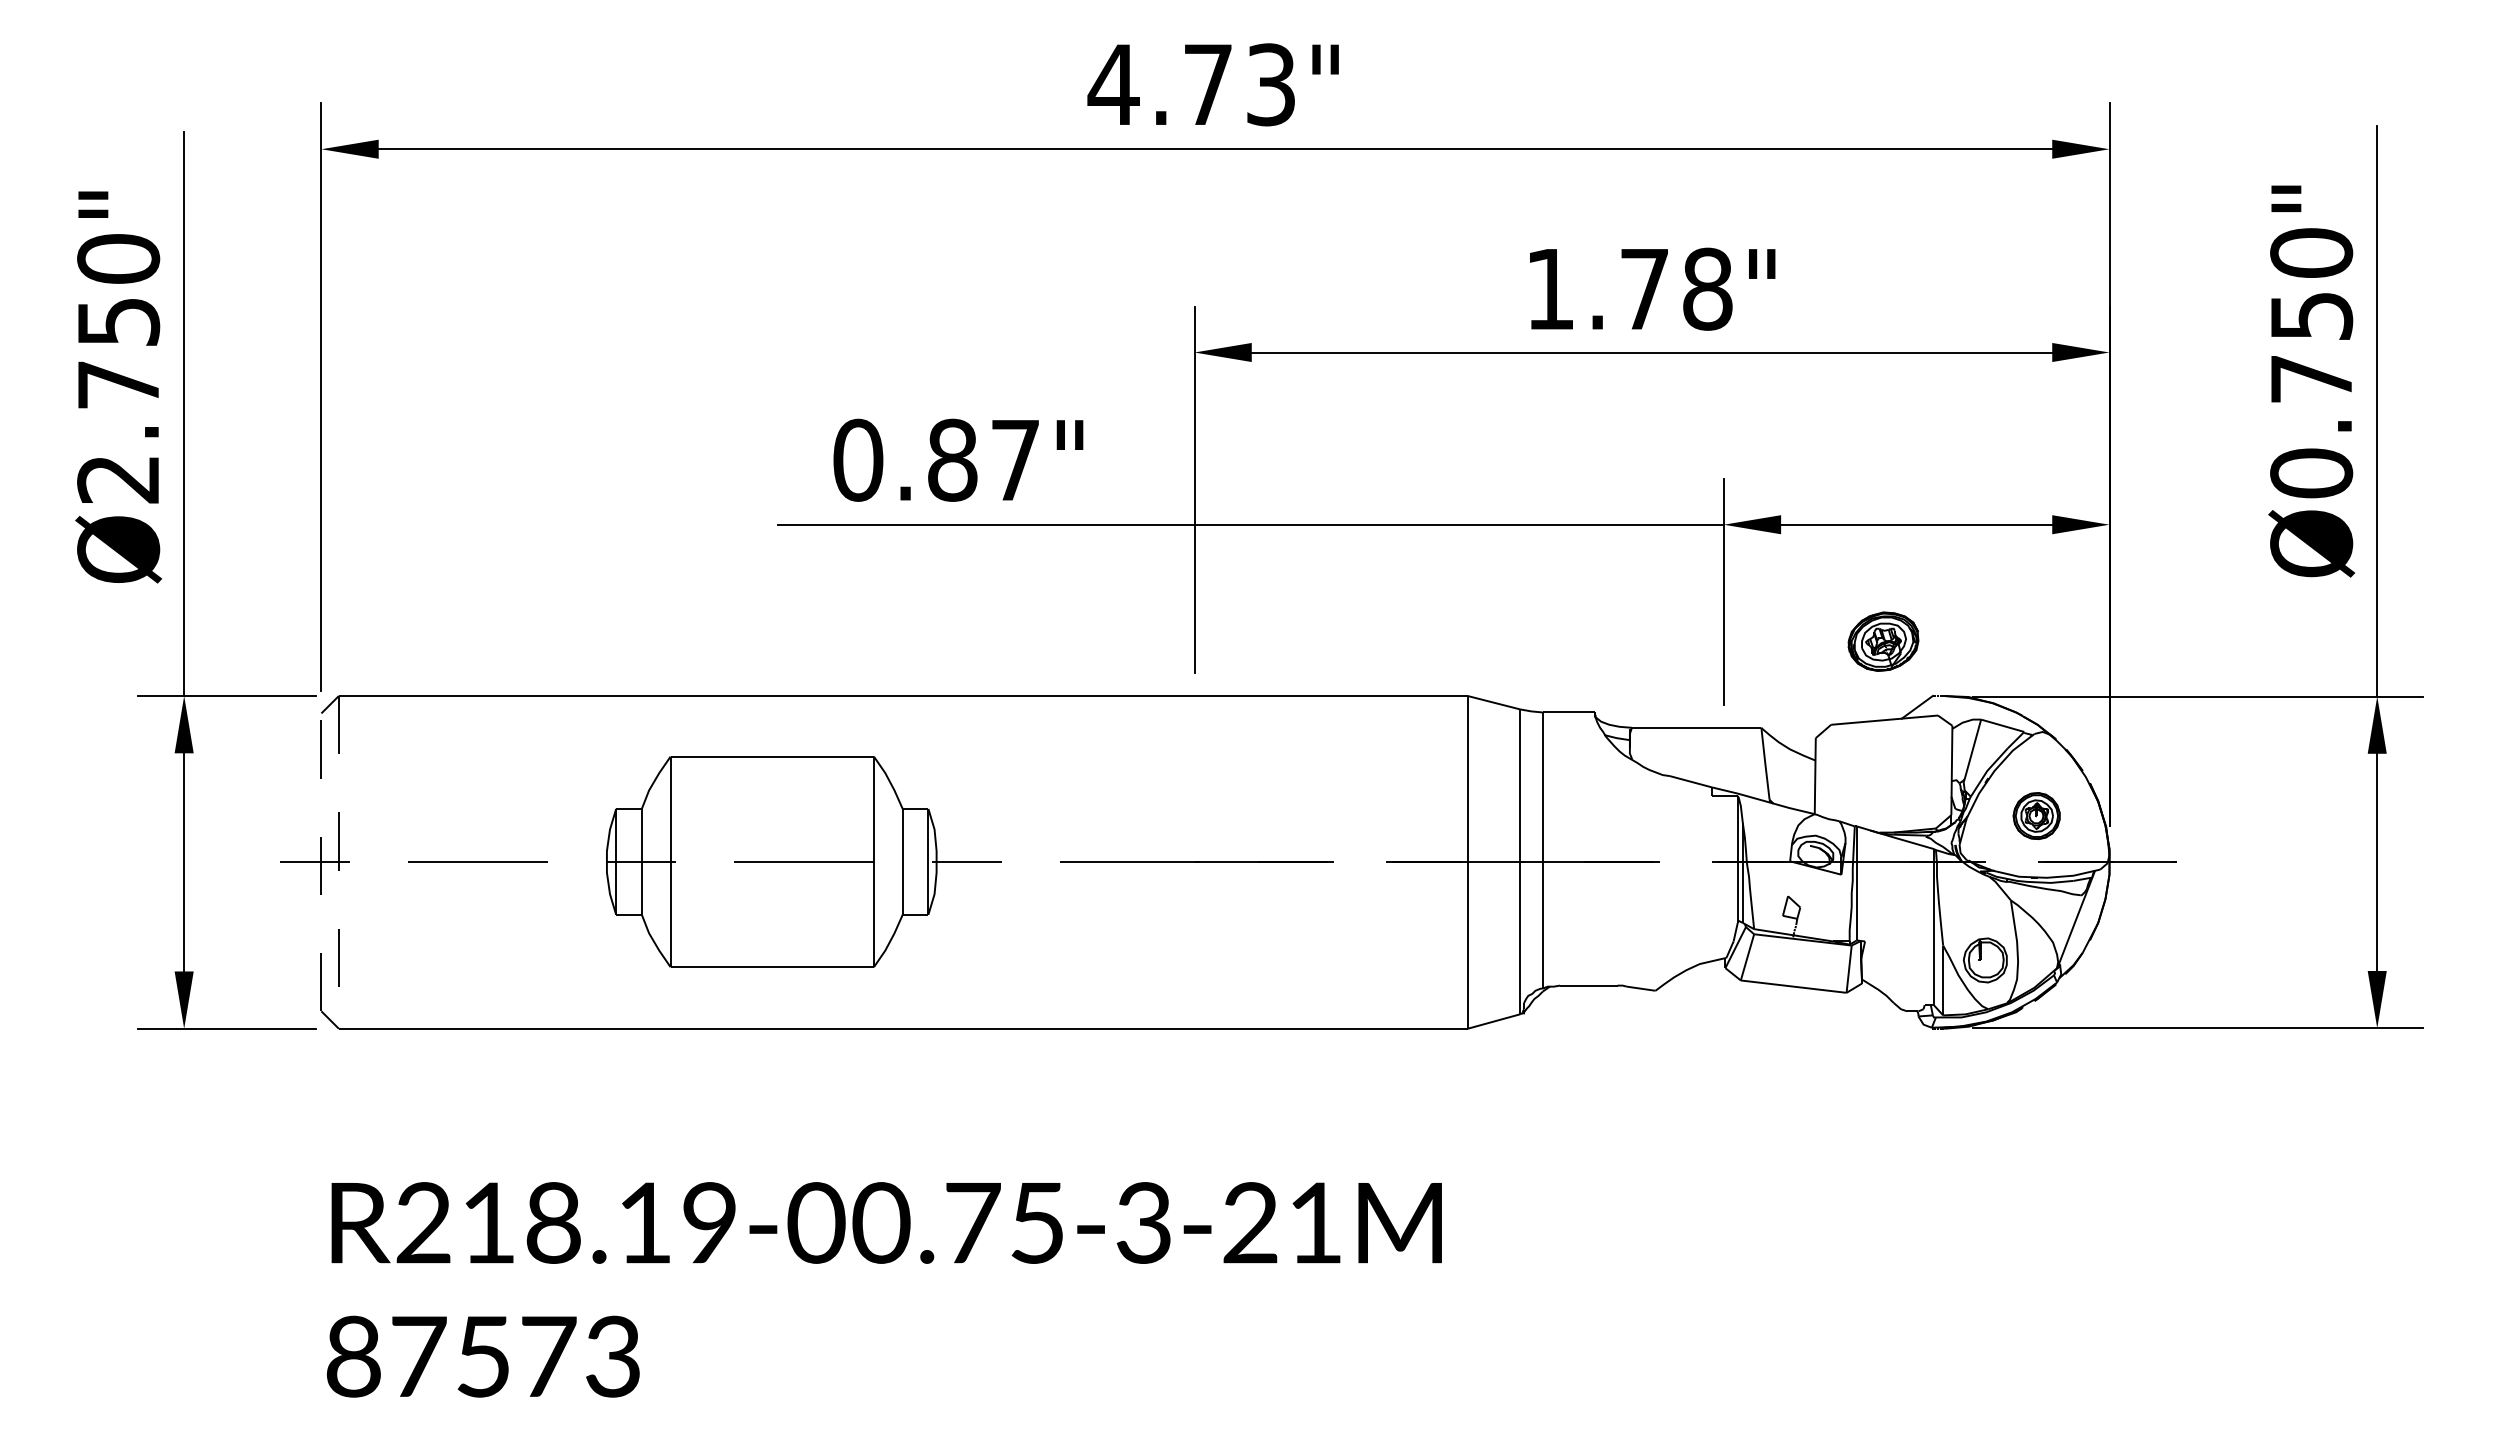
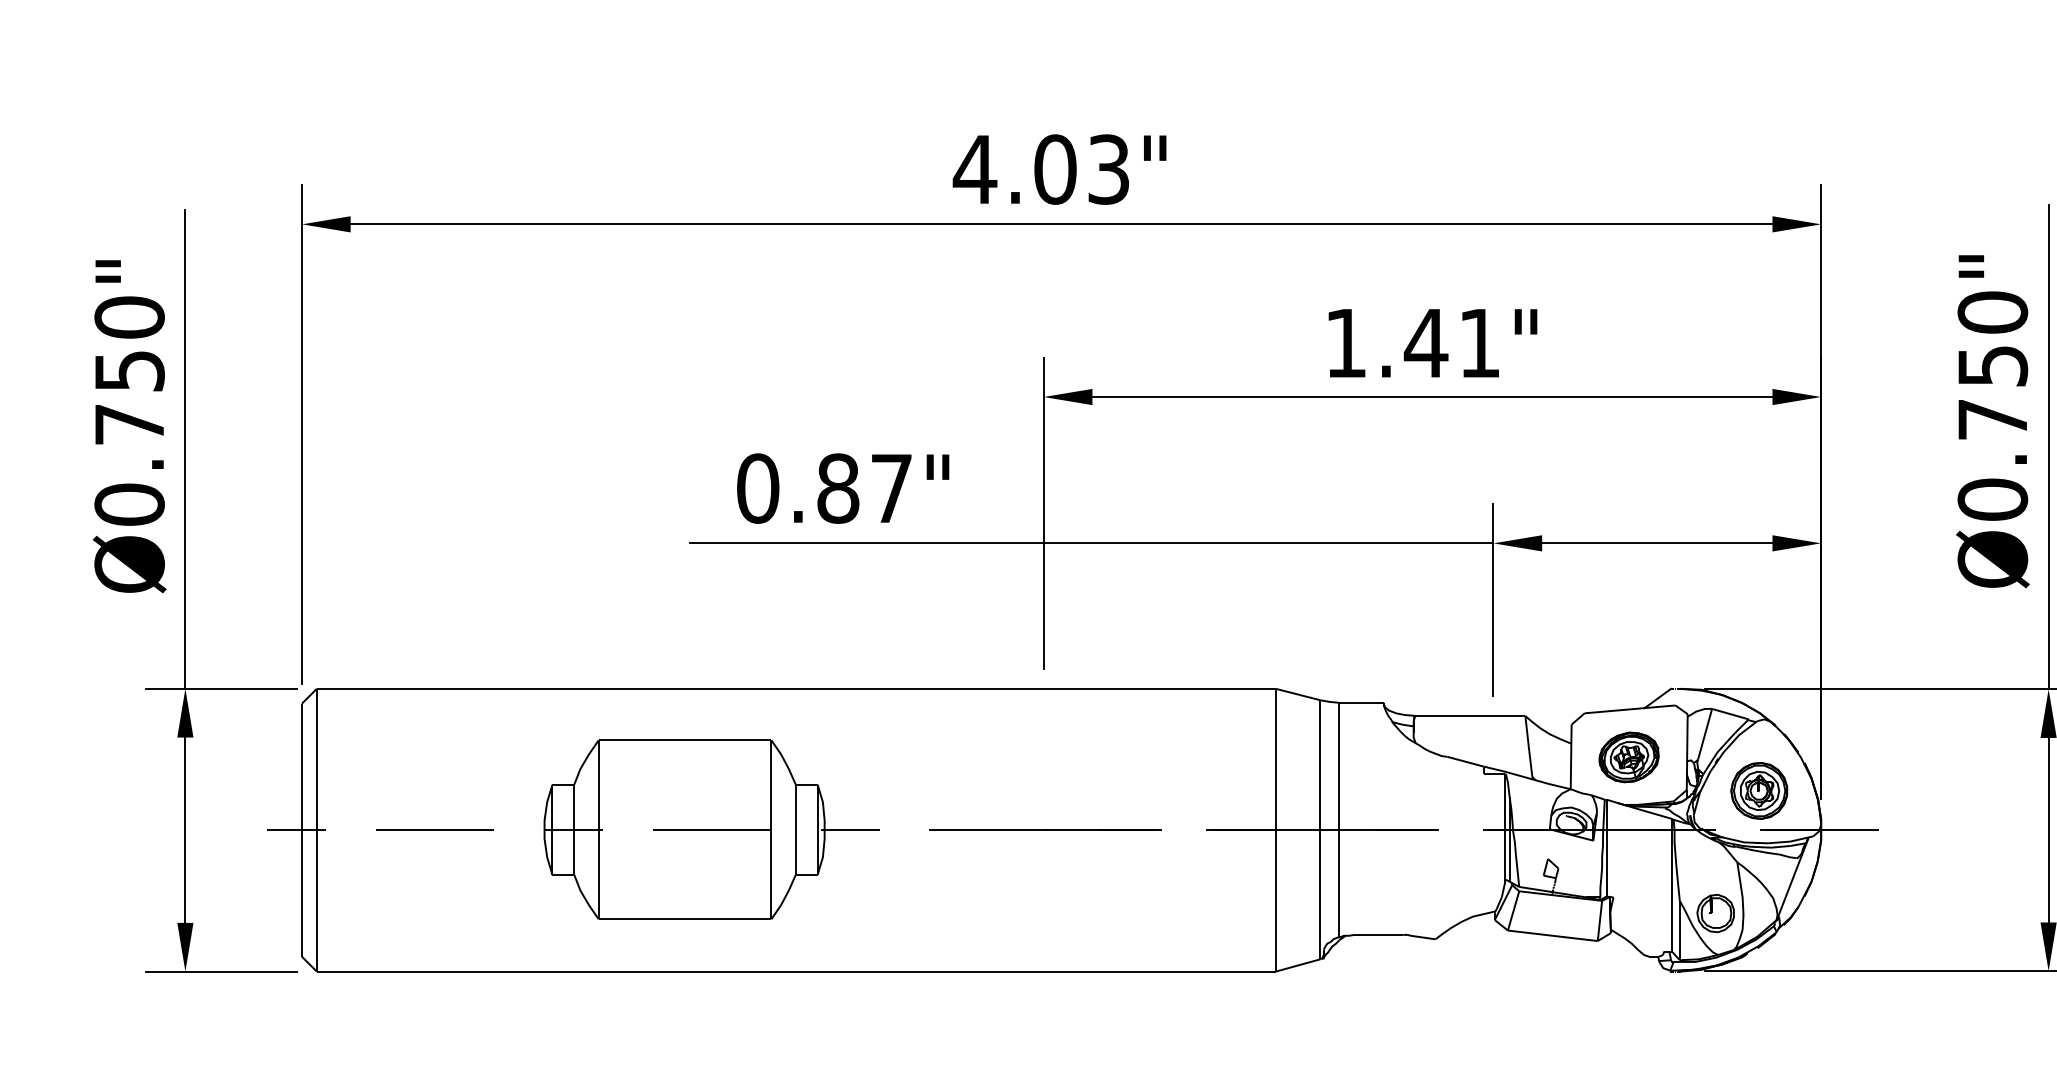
text: (1208, 84) -> (1055, 169), 4.73" -> 4.03"
text: (1675, 288) -> (1452, 342), 1.78" -> 1.41"
text: (118, 479) -> (129, 504), Ø2.750" -> Ø0.750"
part: (1883, 641) -> (1629, 757), moved
part: (2036, 815) -> (1759, 790), size x1.43
line: (321, 862) -> (302, 830), dashed -> solid
line: (338, 862) -> (316, 830), dashed -> solid

